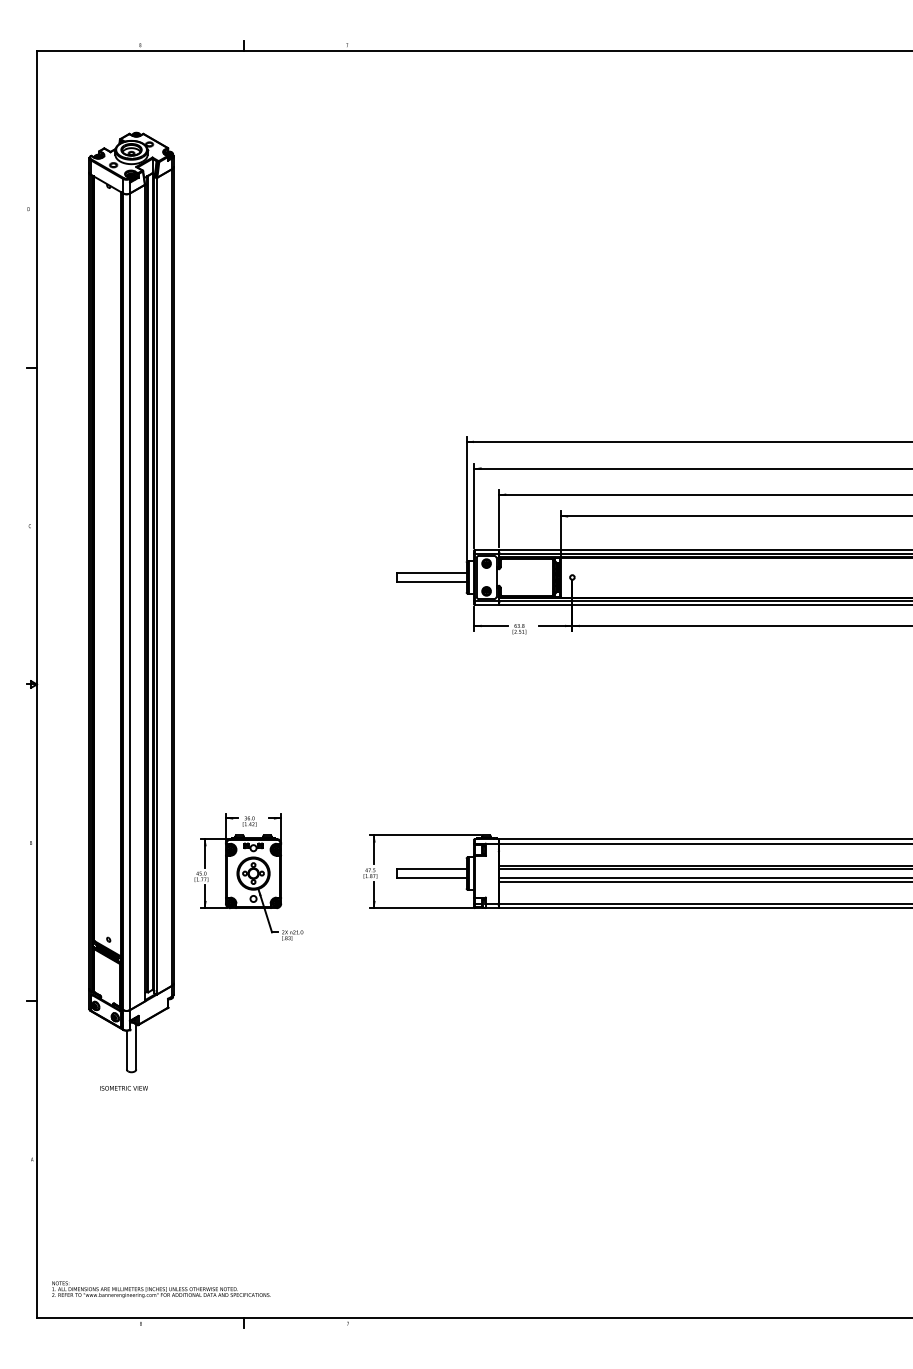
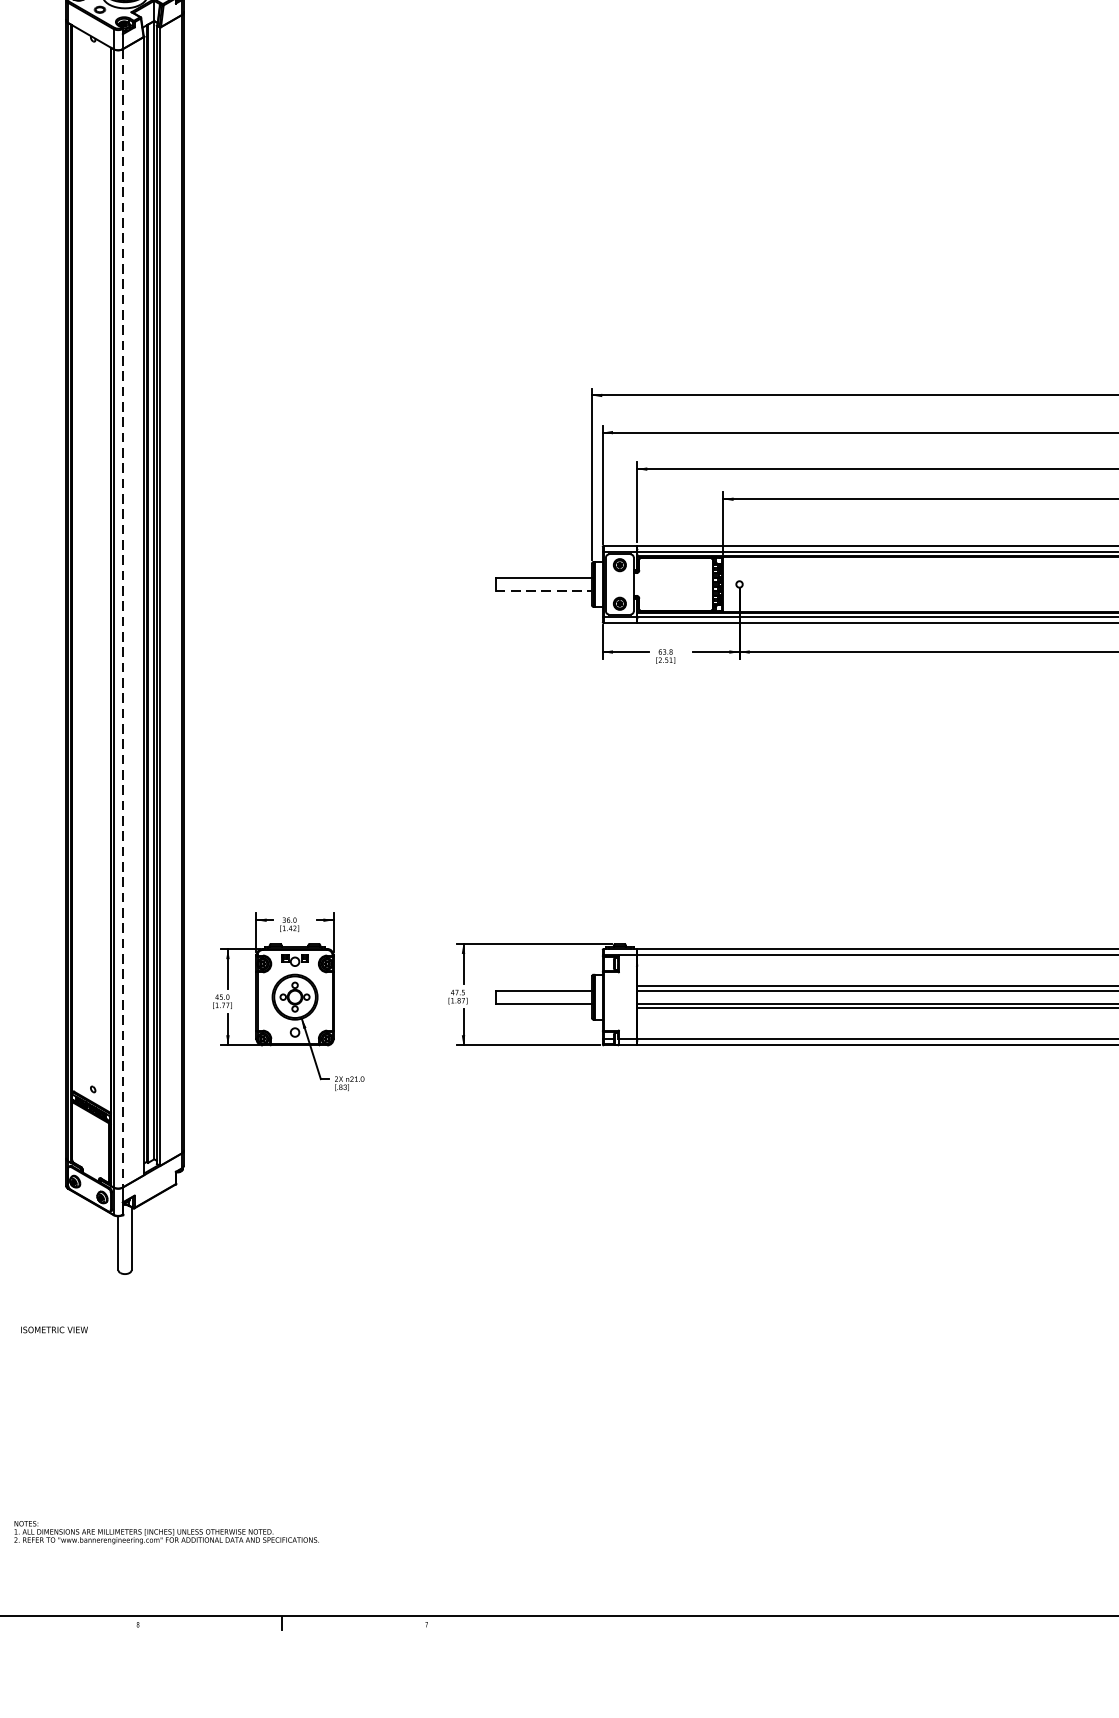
line: (431, 582) -> (543, 591), solid -> dashed
line: (129, 602) -> (122, 619), solid -> dashed
text: (123, 1088) -> (53, 1330), moved
text: (161, 1289) -> (166, 1532), moved

